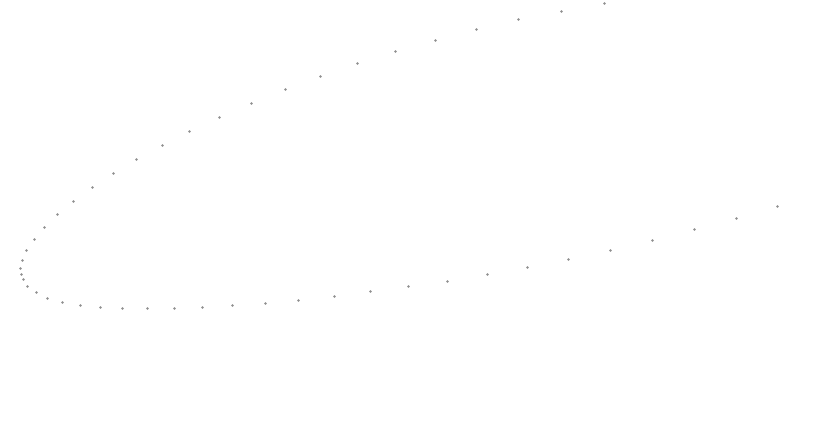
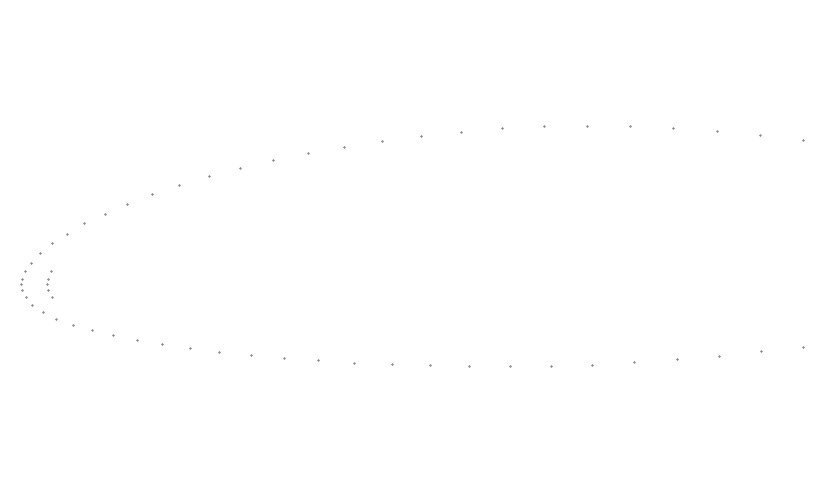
part: (49, 268) -> (49, 284), added

